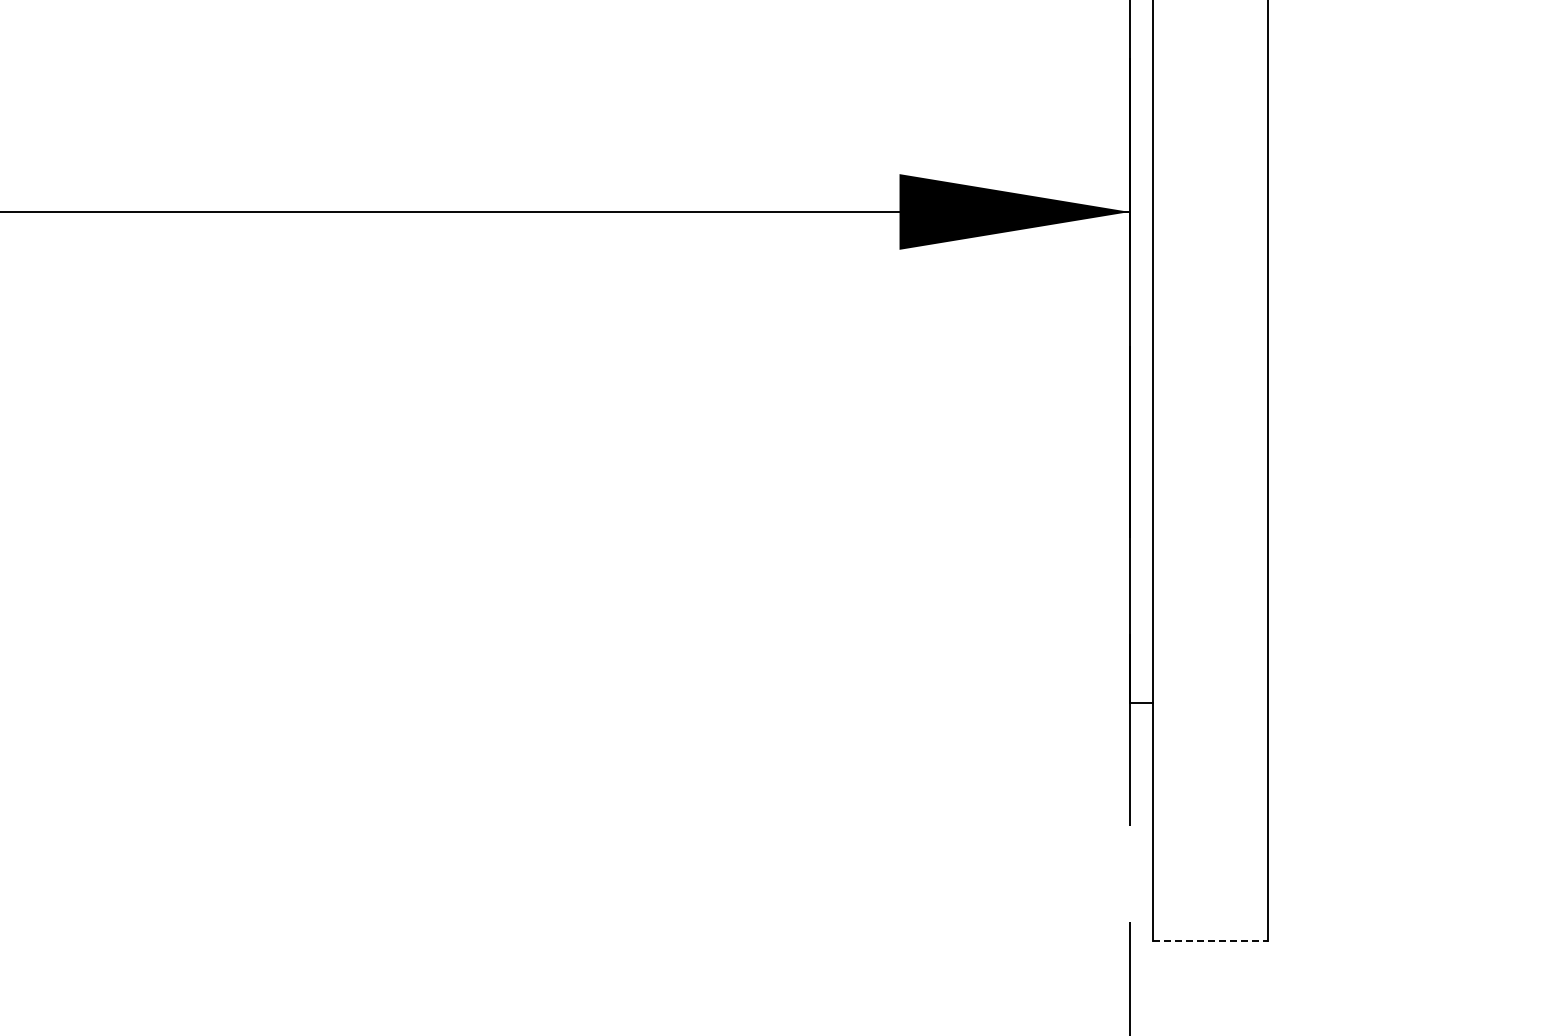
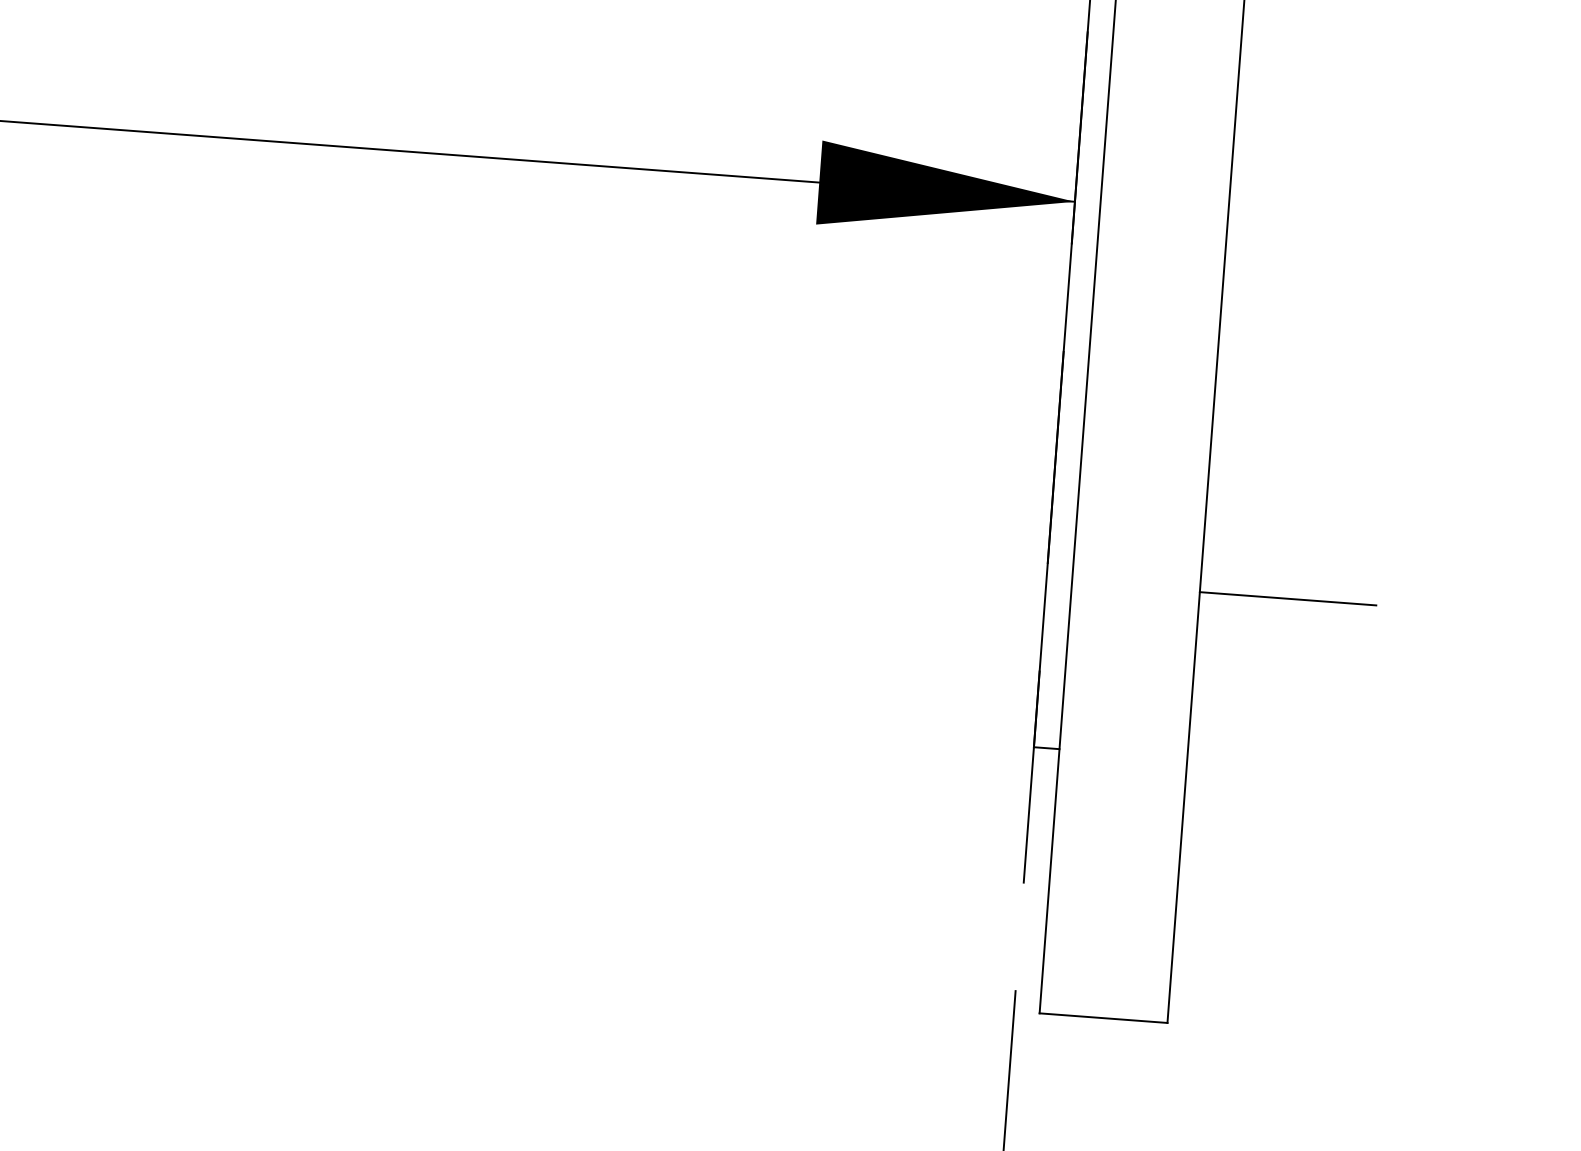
line: (1346, 553) -> (1287, 599), added
line: (1210, 941) -> (1103, 1018), dashed -> solid

